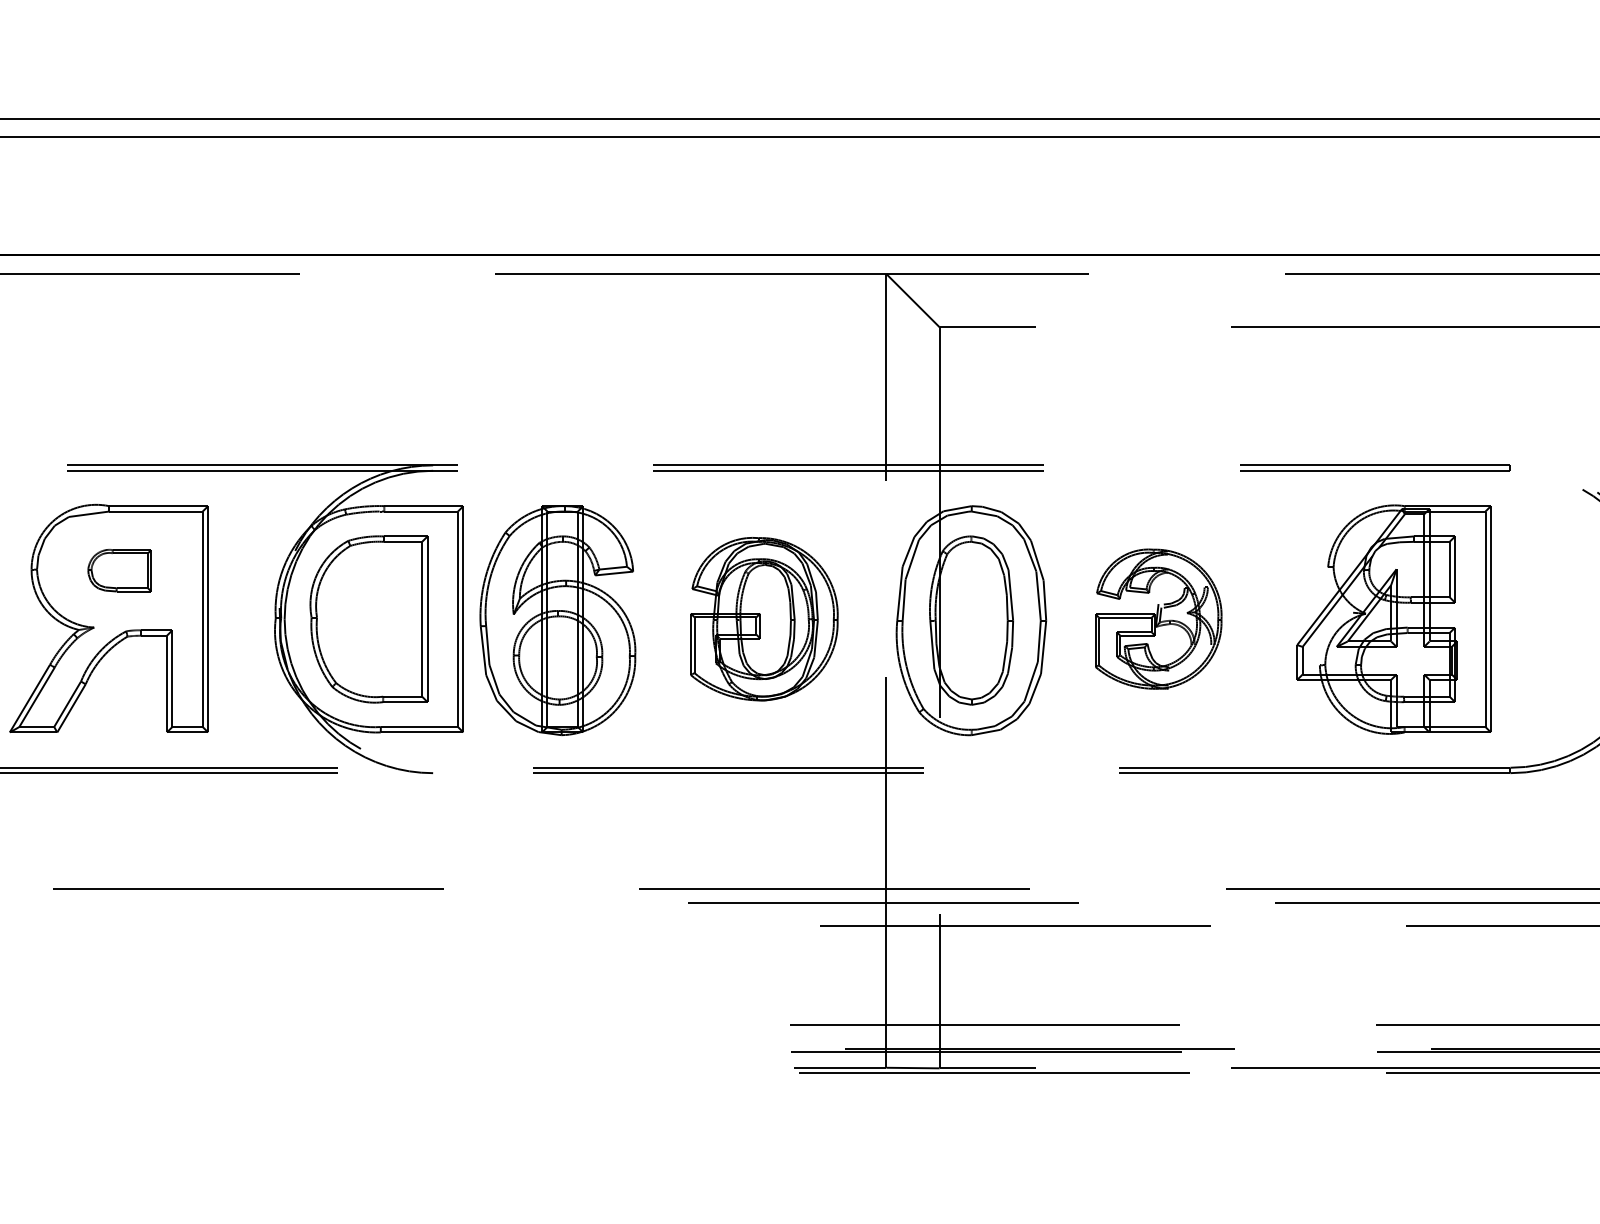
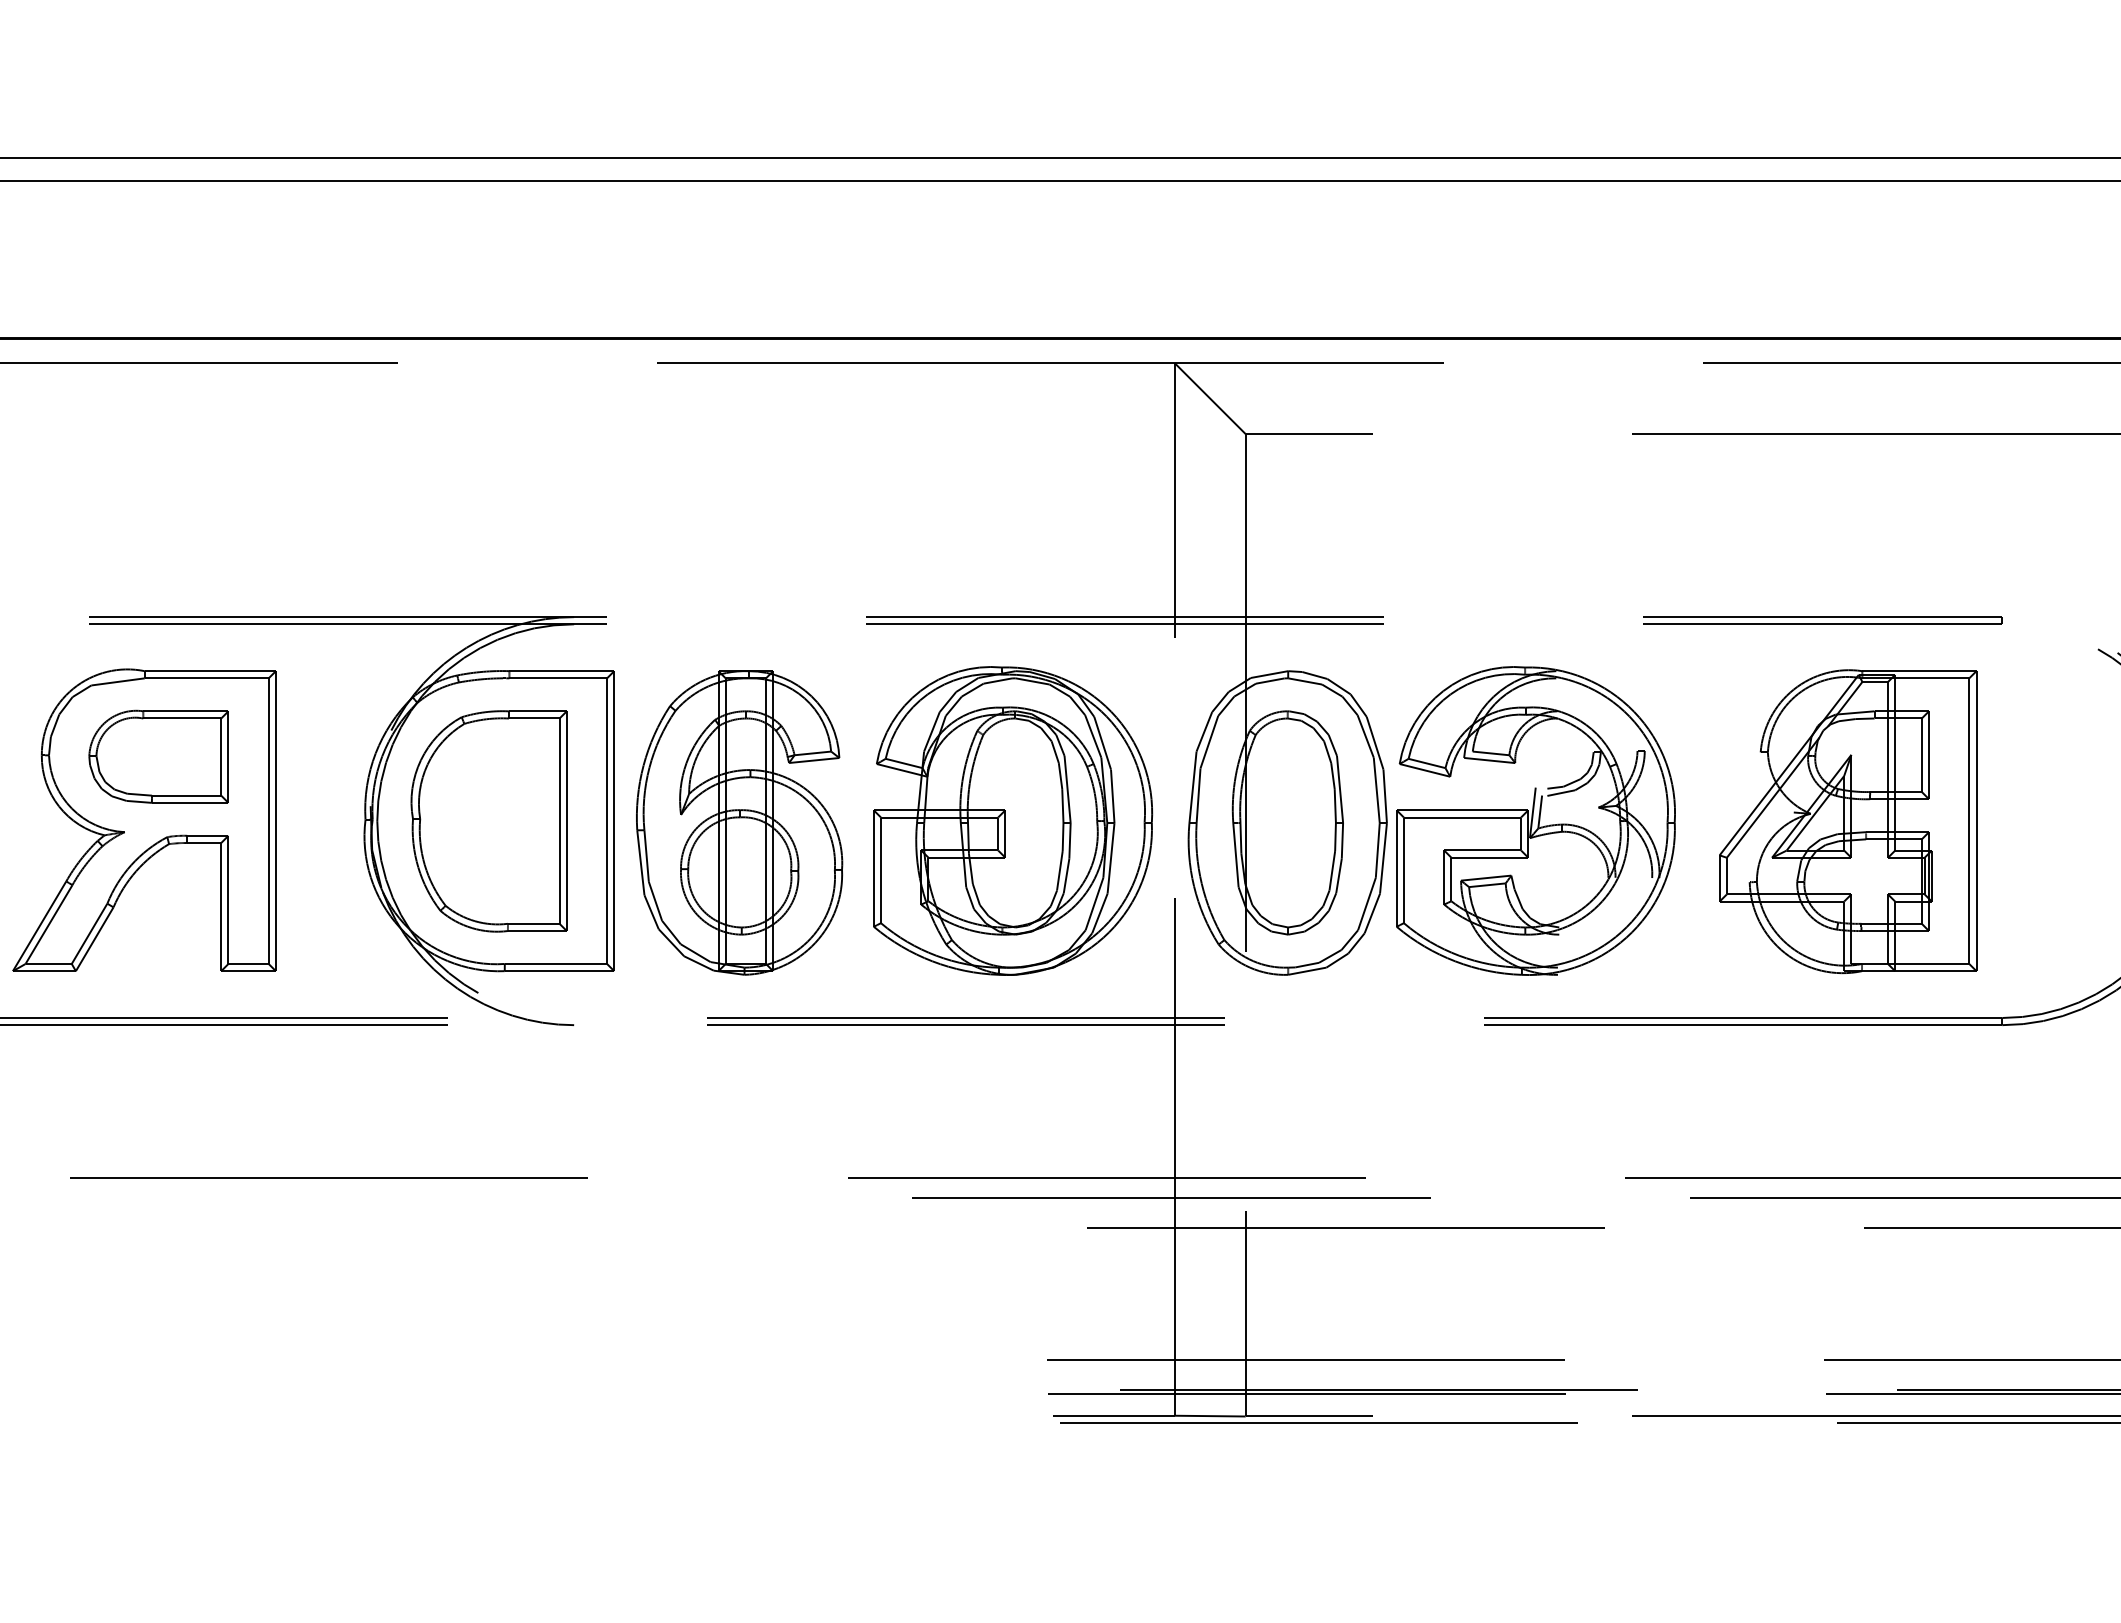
part: (119, 570) -> (158, 756), size x1.67
part: (764, 618) -> (1013, 820), size x1.43
part: (1158, 618) -> (1535, 820), size x1.67

